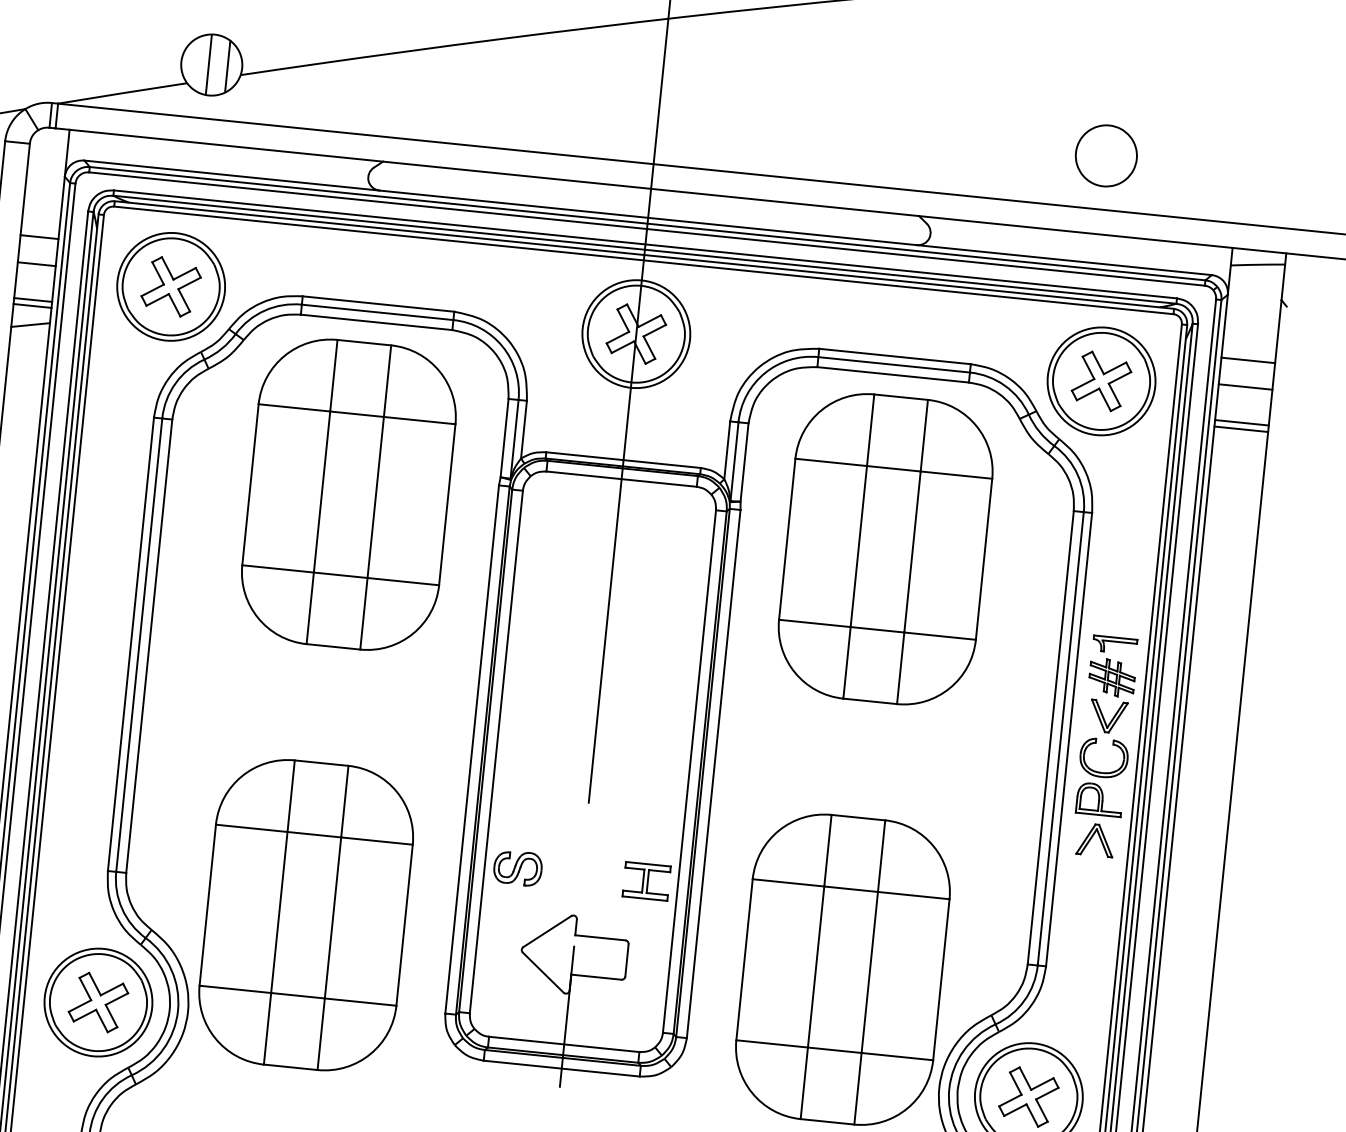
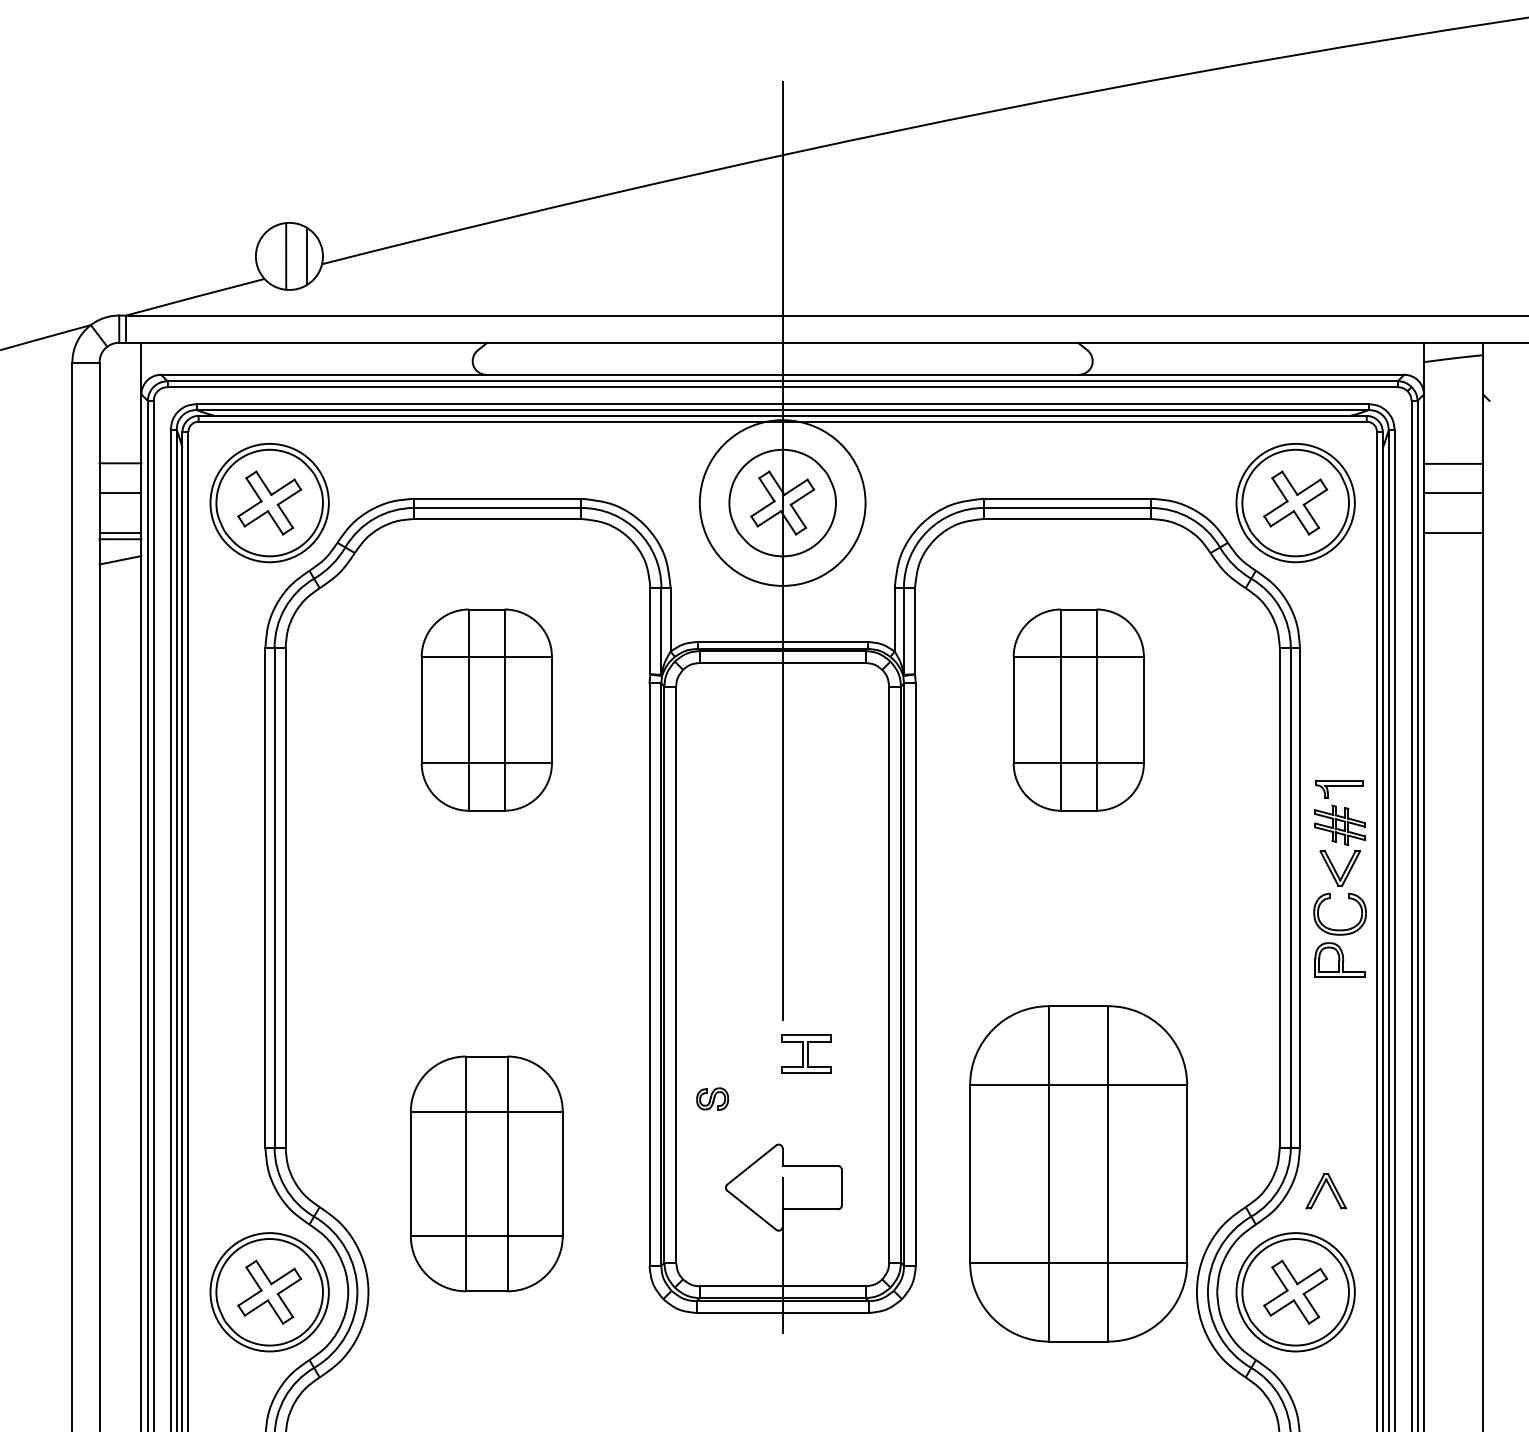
part: (1105, 155) -> (1275, 256), removed
circle: (636, 333) -> (782, 502), size x1.4
line: (1241, 428) -> (1453, 539), removed
part: (348, 494) -> (486, 709), size x0.6
part: (885, 548) -> (1078, 709), size x0.6
part: (1096, 840) -> (1326, 1191), moved
part: (517, 867) -> (712, 1098), size x0.6
part: (646, 880) -> (806, 1053), moved
part: (306, 914) -> (486, 1173), size x0.7

